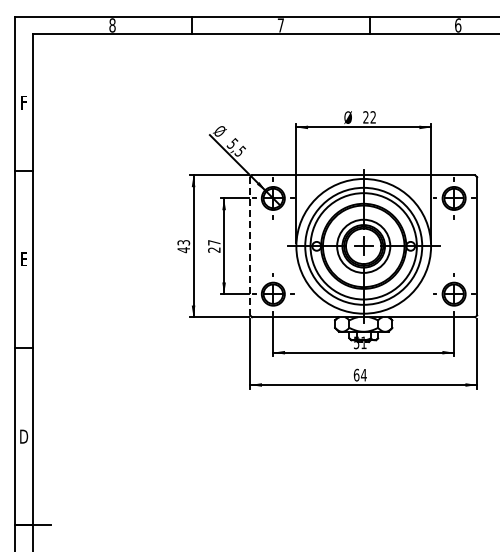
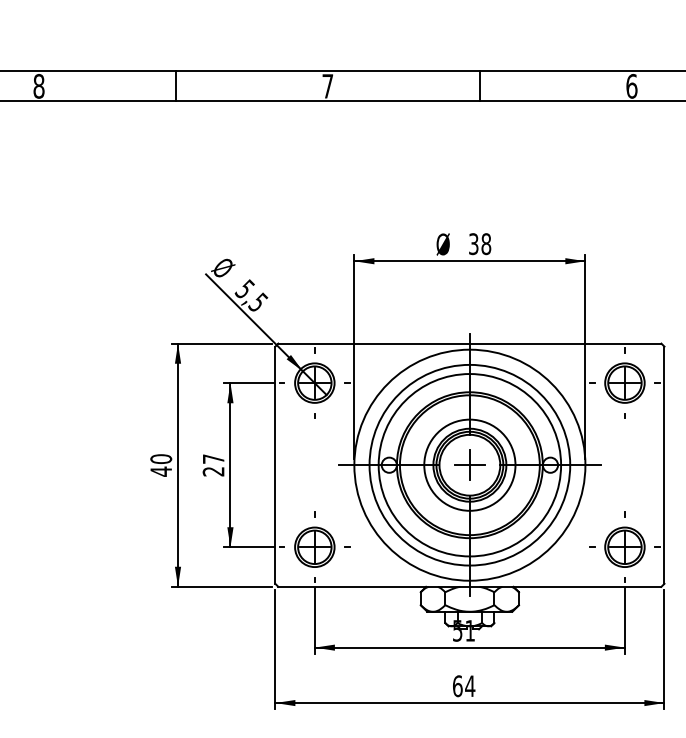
text: (369, 117) -> (479, 244), 22 -> 38
text: (183, 242) -> (160, 458), 43 -> 40
line: (250, 246) -> (275, 465), dashed -> solid

